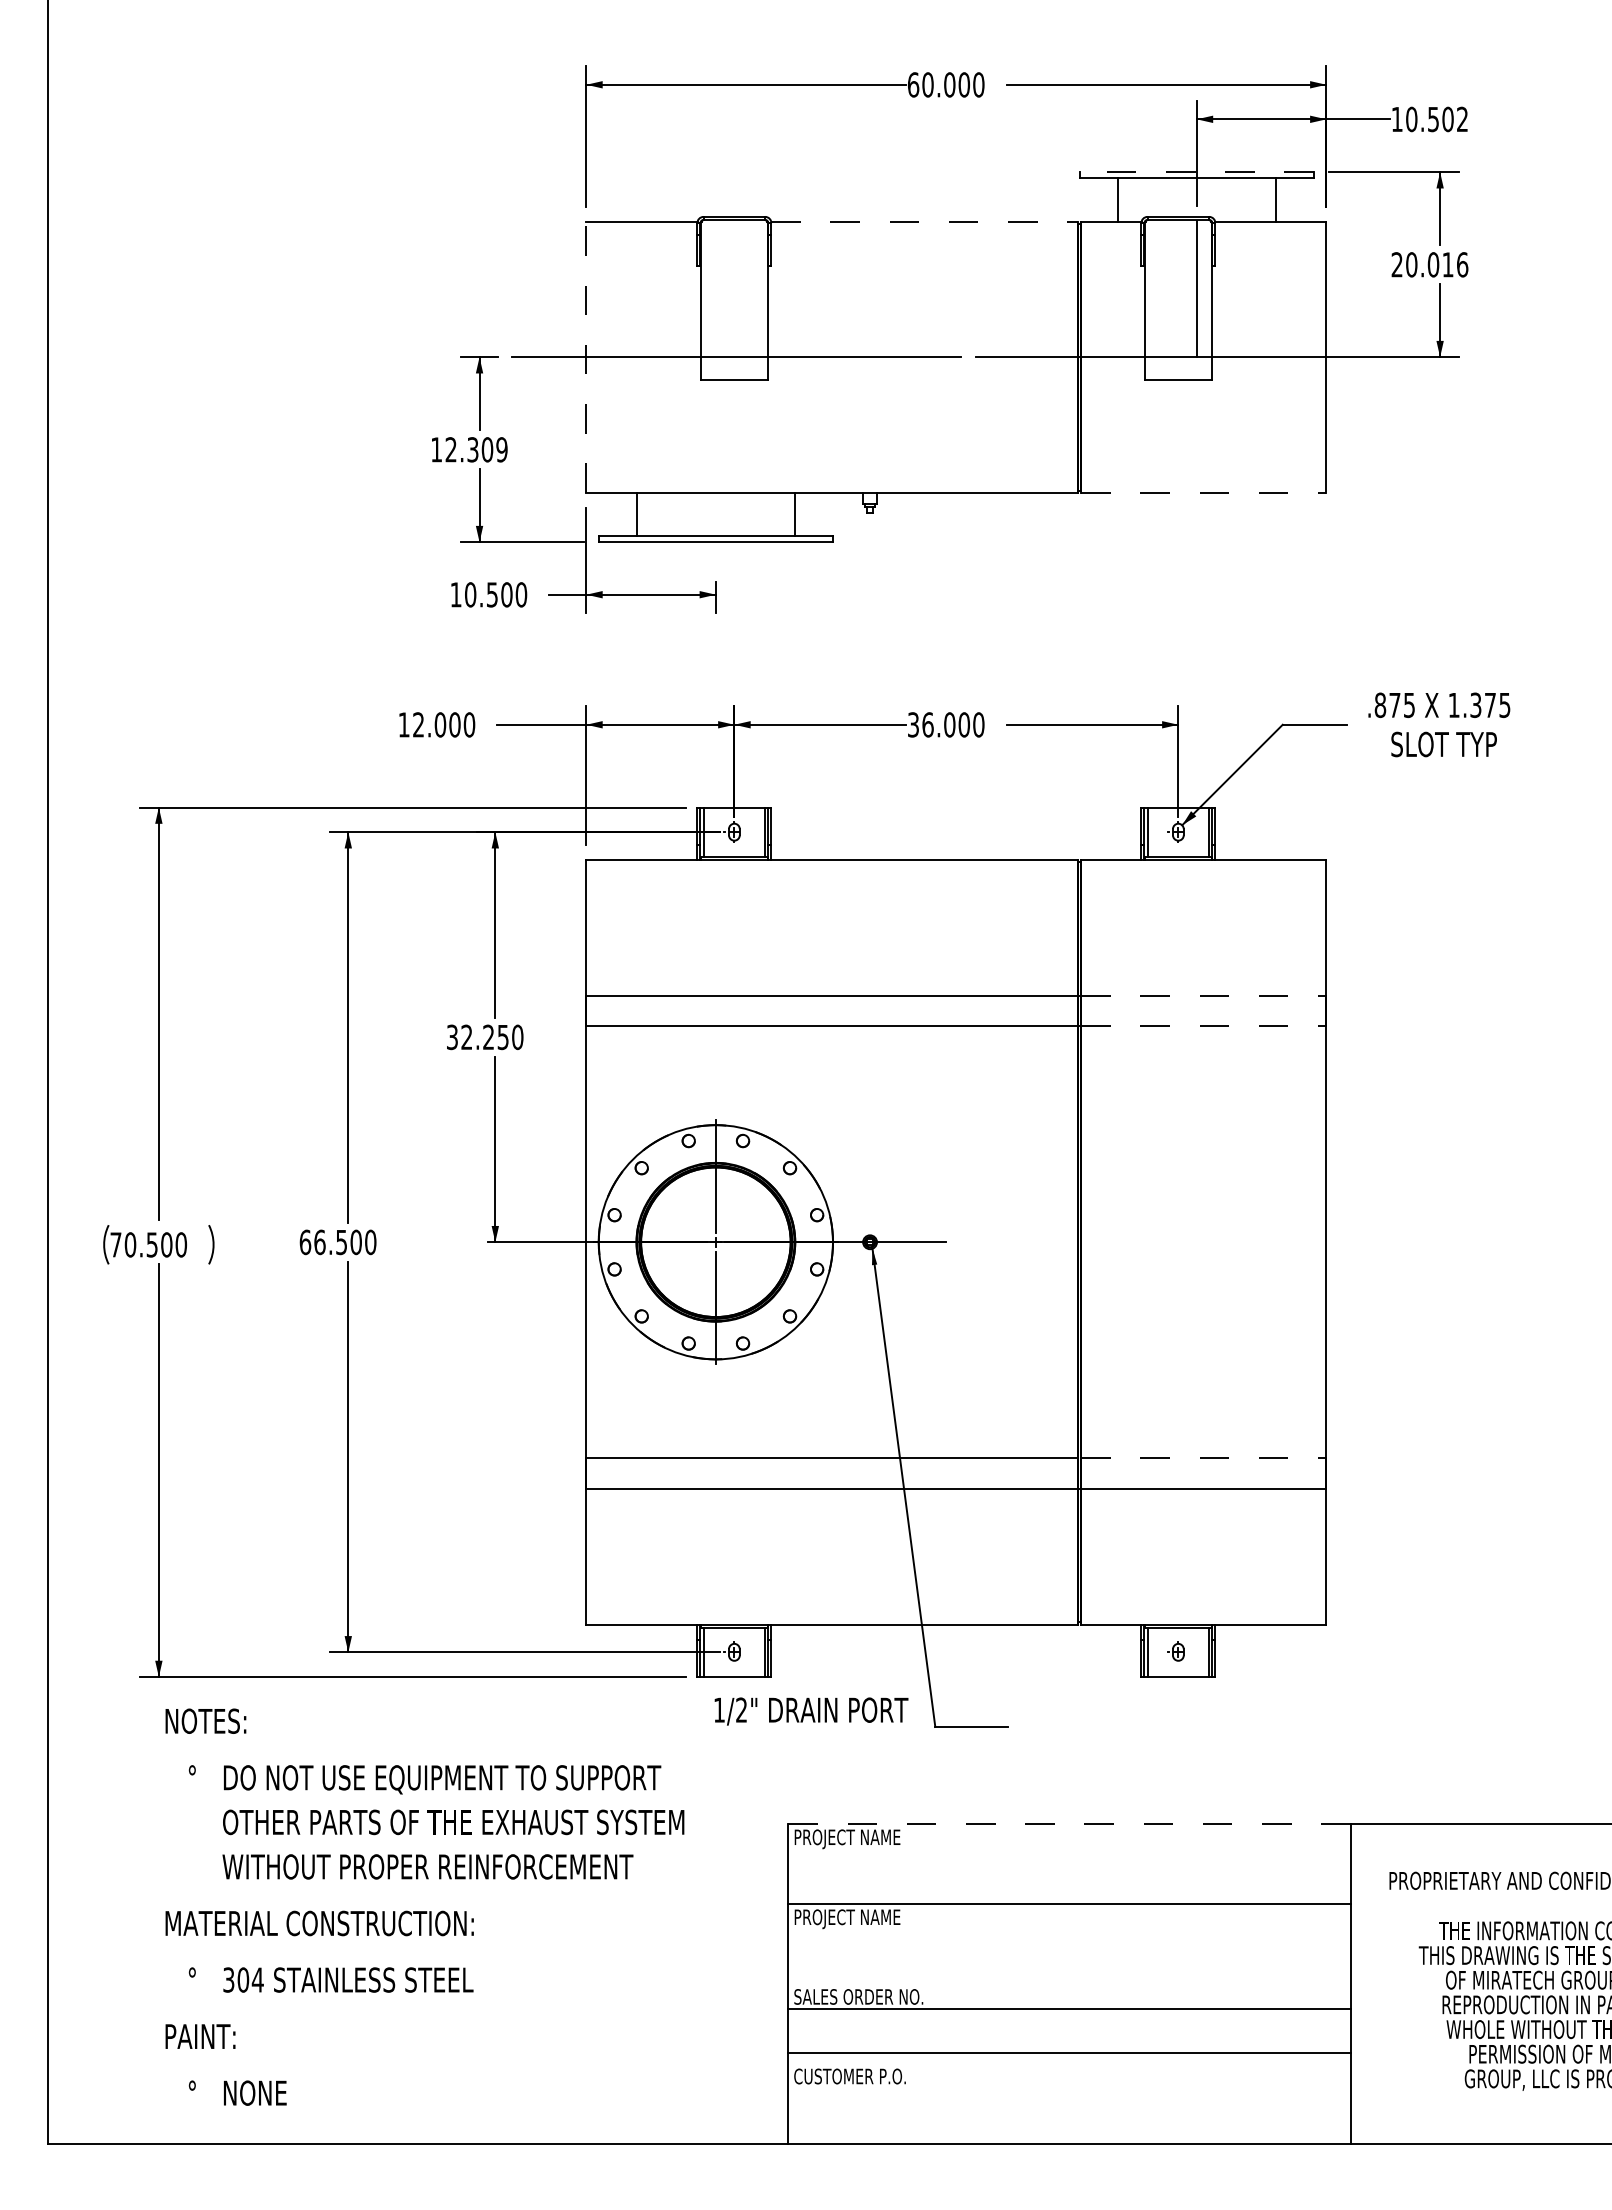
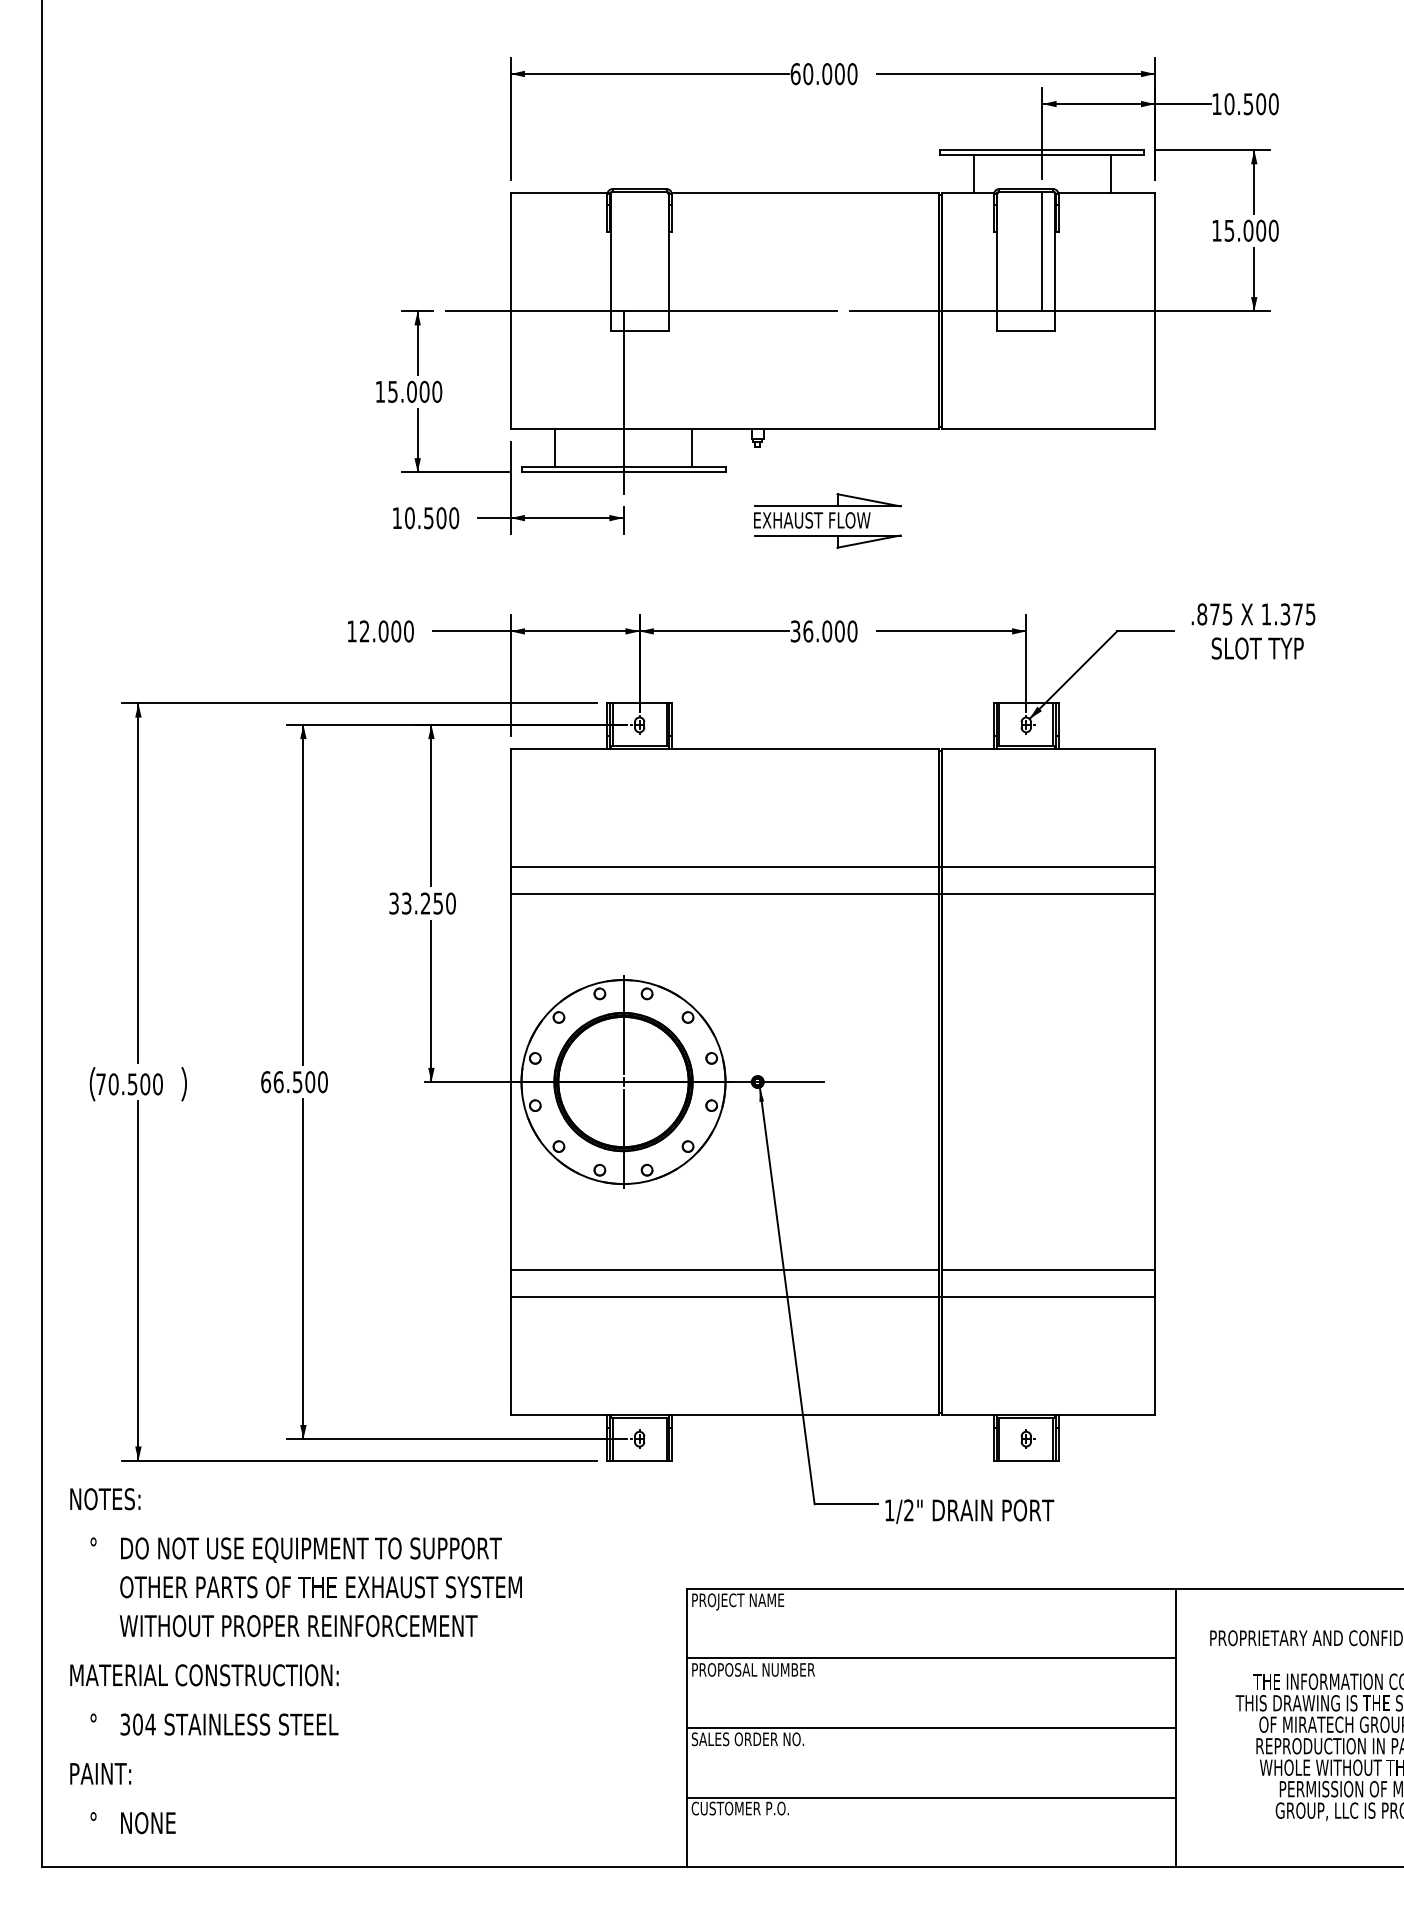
text: (1462, 119) -> (1273, 104), 10.502 -> 10.500
line: (1196, 172) -> (1042, 150), dashed -> solid
line: (925, 221) -> (806, 193), dashed -> solid
text: (1429, 264) -> (1245, 230), 20.016 -> 15.000
line: (586, 357) -> (510, 311), dashed -> solid
text: (476, 449) -> (415, 391), 12.309 -> 15.000
line: (715, 461) -> (623, 402), added
line: (1203, 492) -> (1048, 429), dashed -> solid
part: (949, 597) -> (826, 520), added
line: (1203, 995) -> (1048, 867), dashed -> solid
line: (1203, 1026) -> (1048, 894), dashed -> solid
text: (466, 1037) -> (406, 903), 32.250 -> 33.250
line: (1203, 1458) -> (1048, 1270), dashed -> solid
text: (811, 1711) -> (969, 1511), moved
line: (1069, 1824) -> (931, 1589), dashed -> solid
text: (424, 1906) -> (295, 1660), moved
text: (878, 1919) -> (765, 1671), PROJECT NAME -> PROPOSAL NUMBER
line: (1069, 2008) -> (931, 1797), moved
line: (1069, 2052) -> (931, 1727), moved

